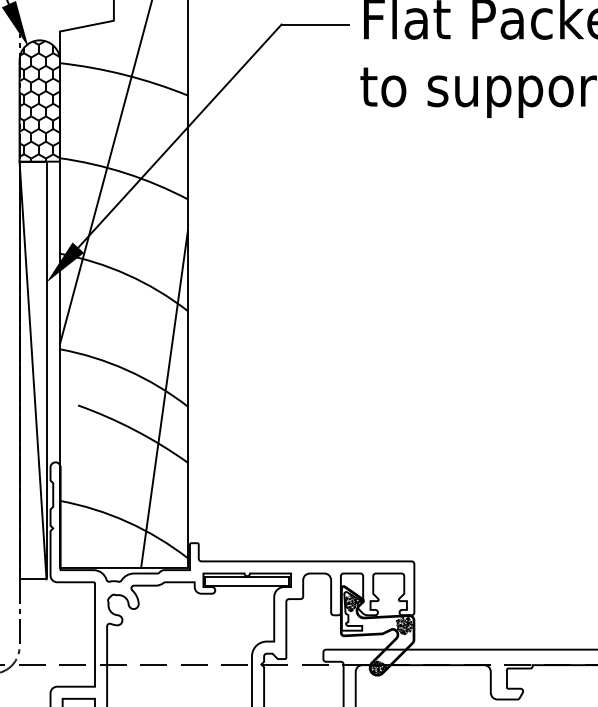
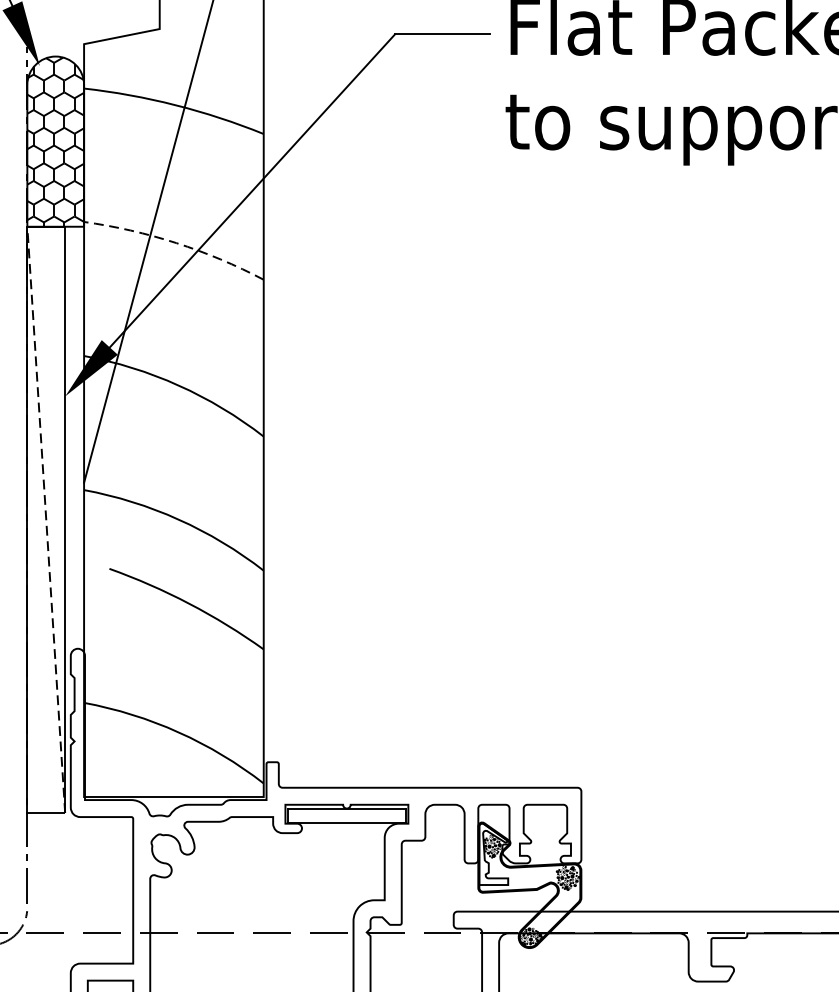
arc: (125, 173) -> (176, 243), solid -> dashed
line: (33, 370) -> (46, 519), solid -> dashed
line: (164, 398) -> (230, 559), removed

